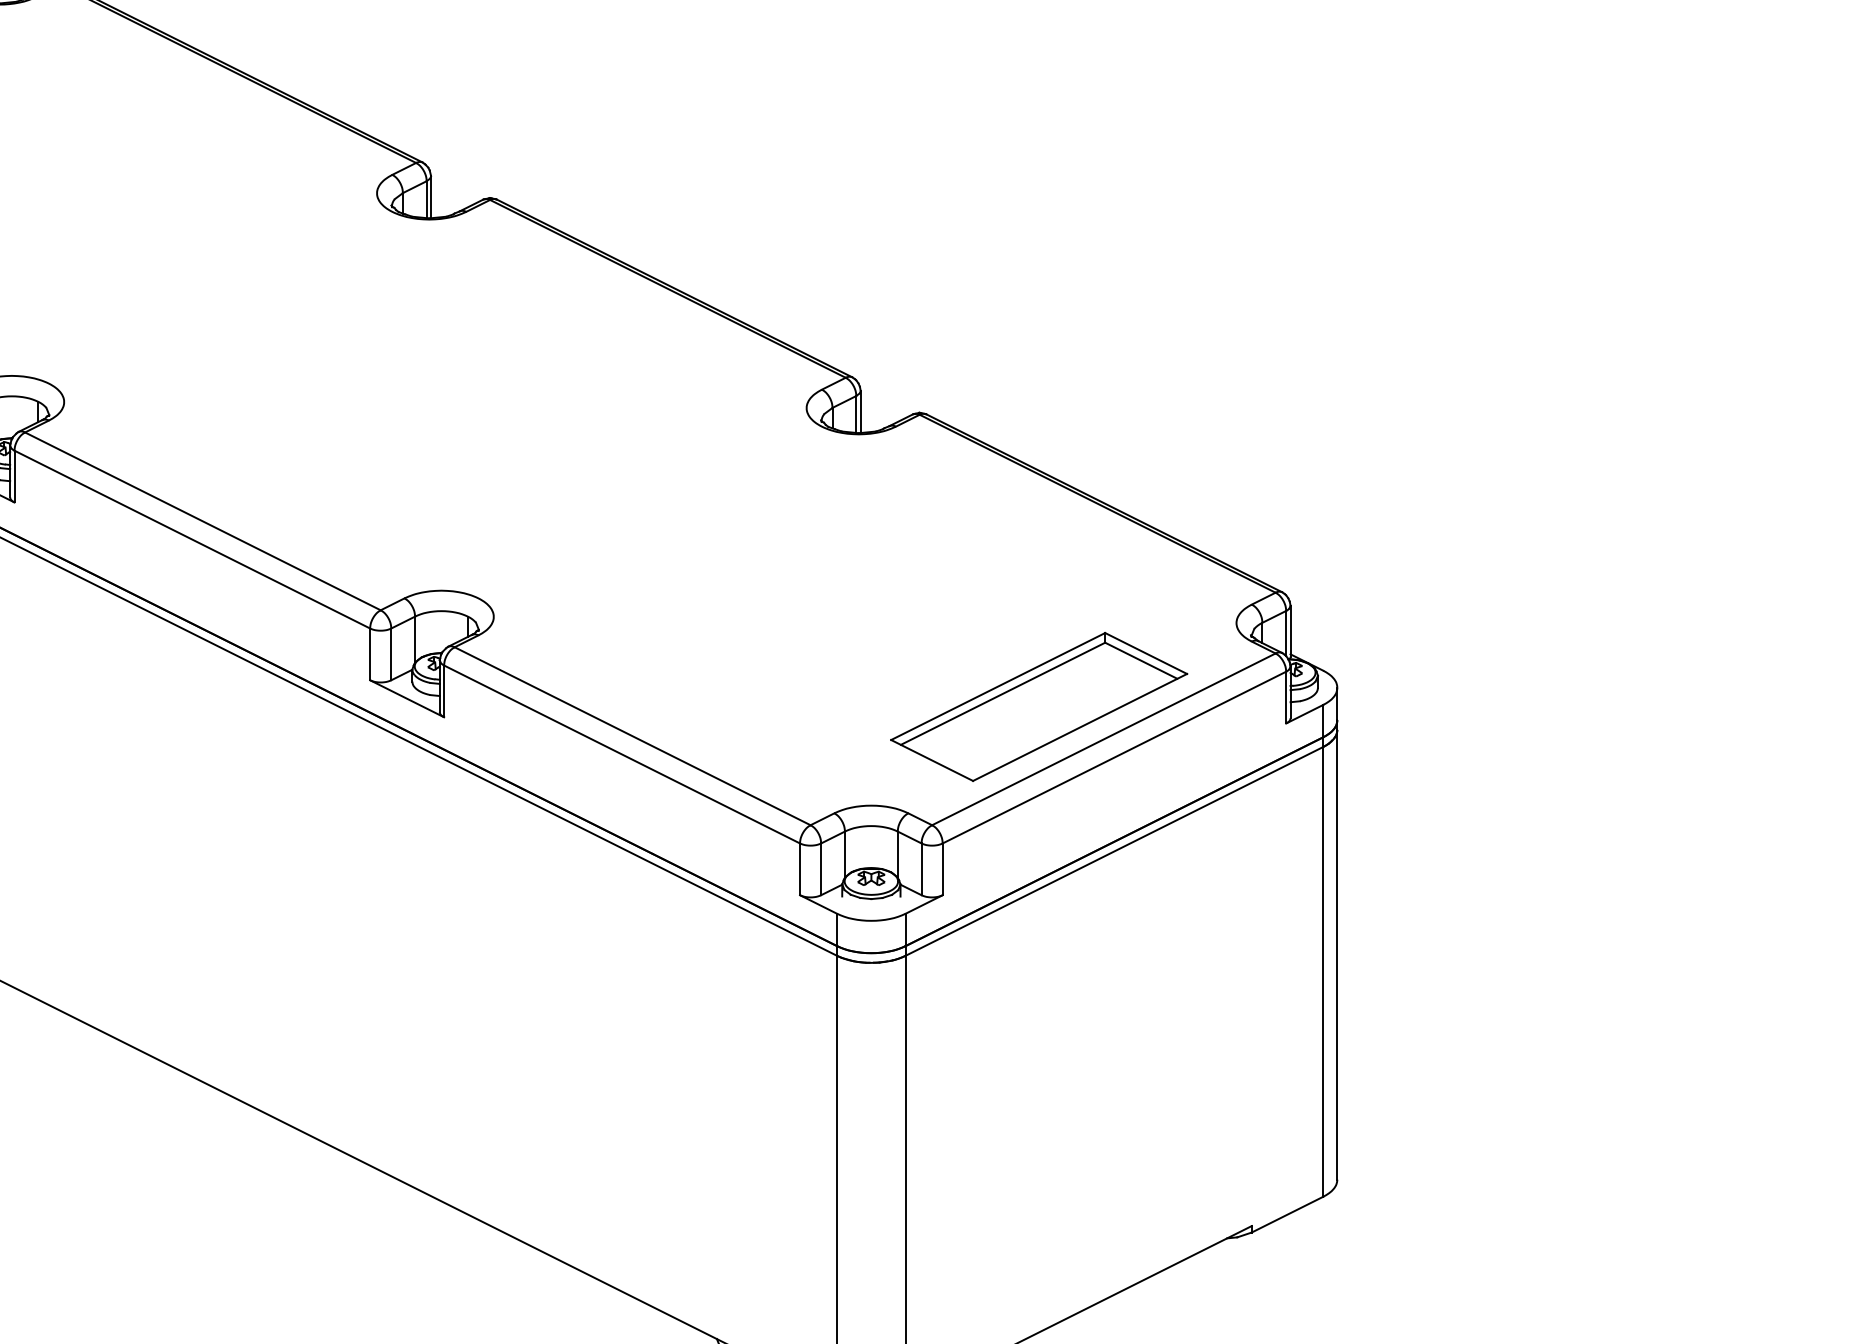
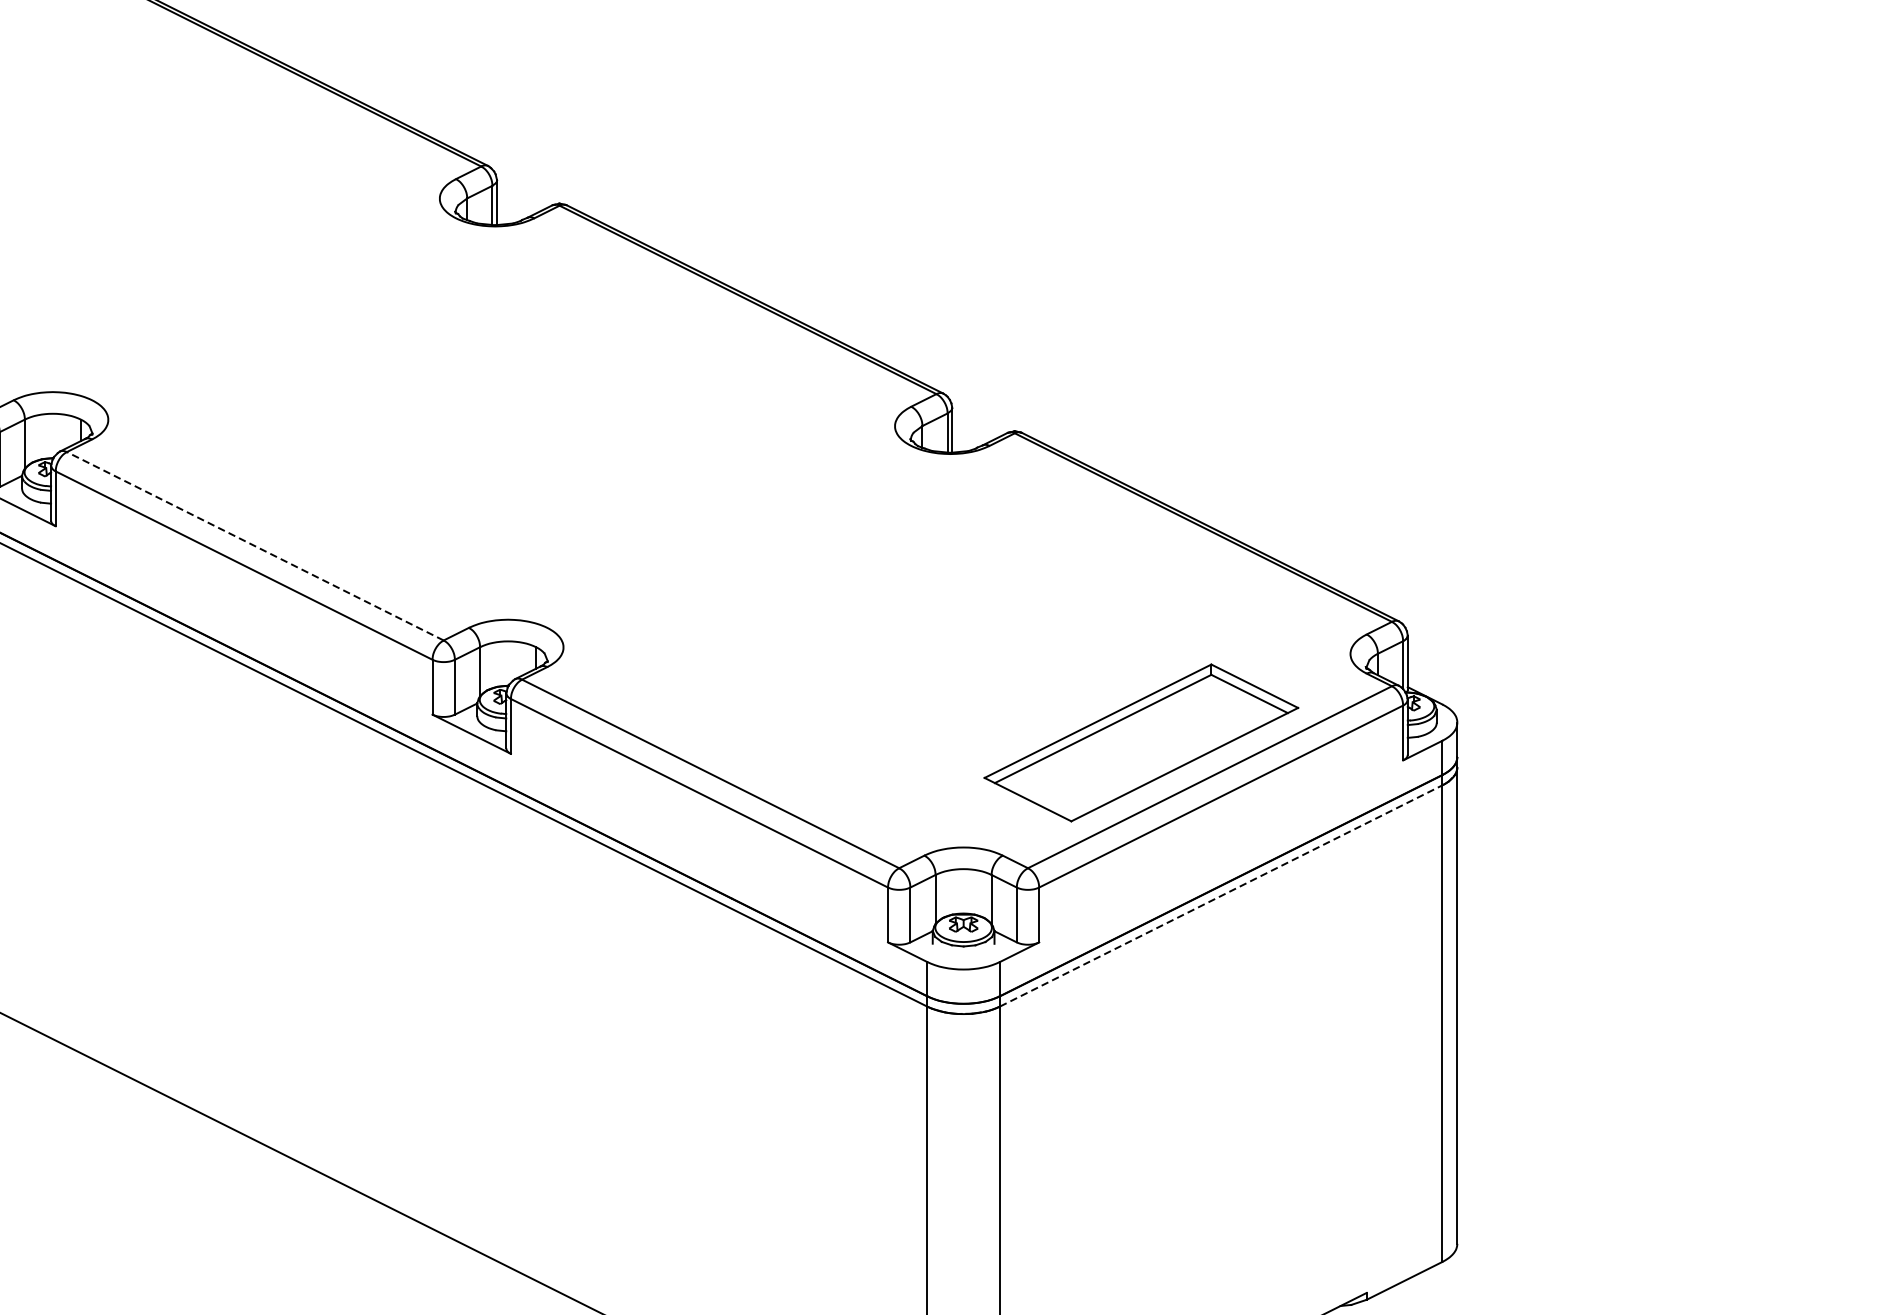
line: (202, 521) -> (254, 546), solid -> dashed
line: (1114, 851) -> (1221, 896), solid -> dashed

